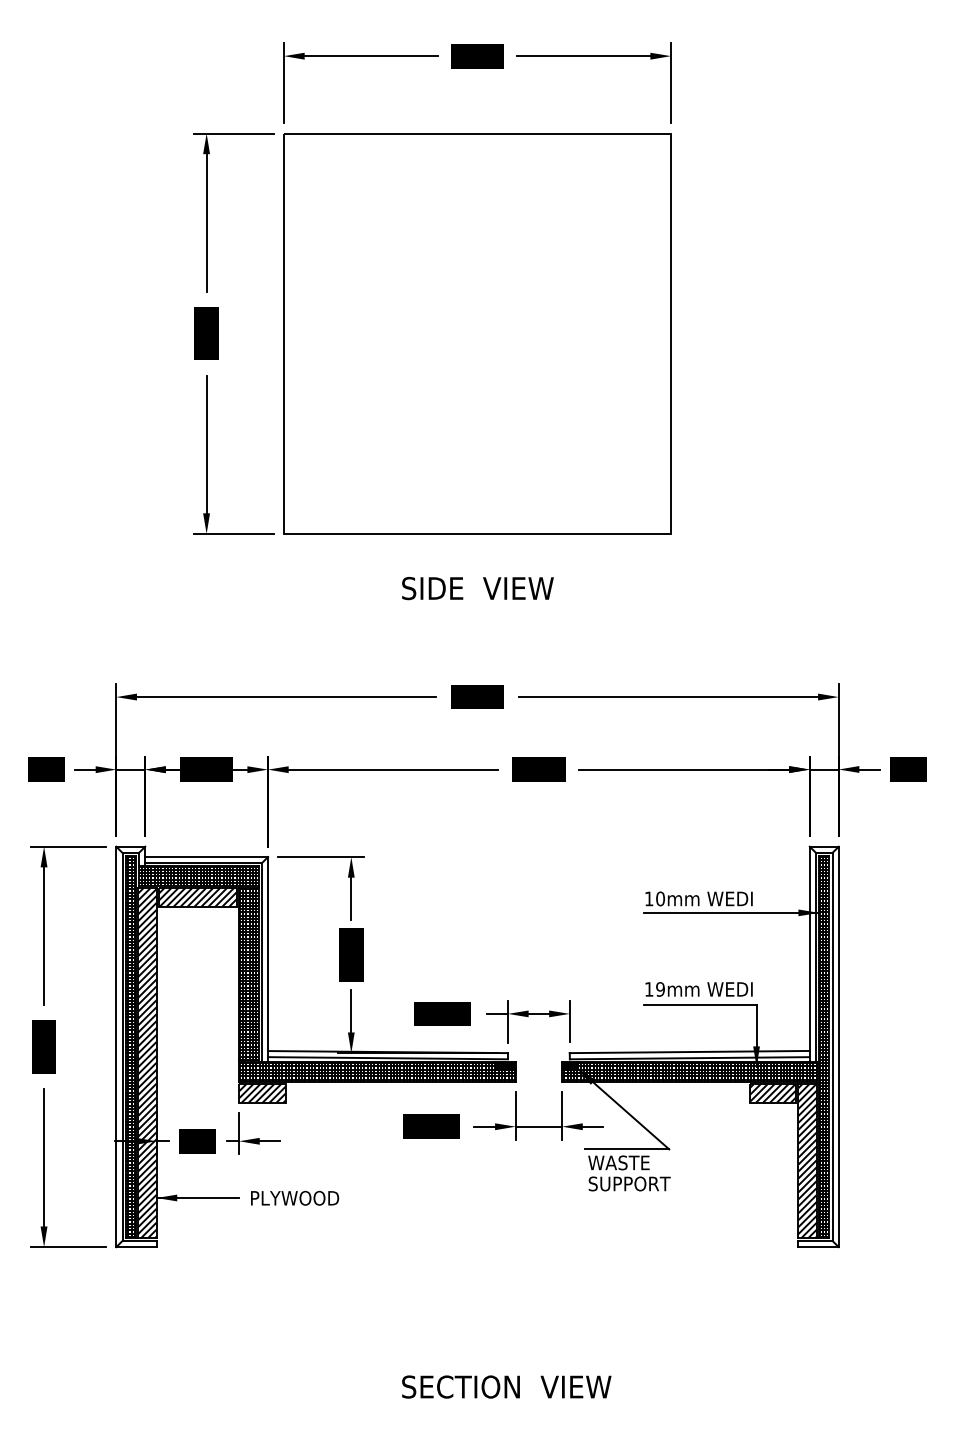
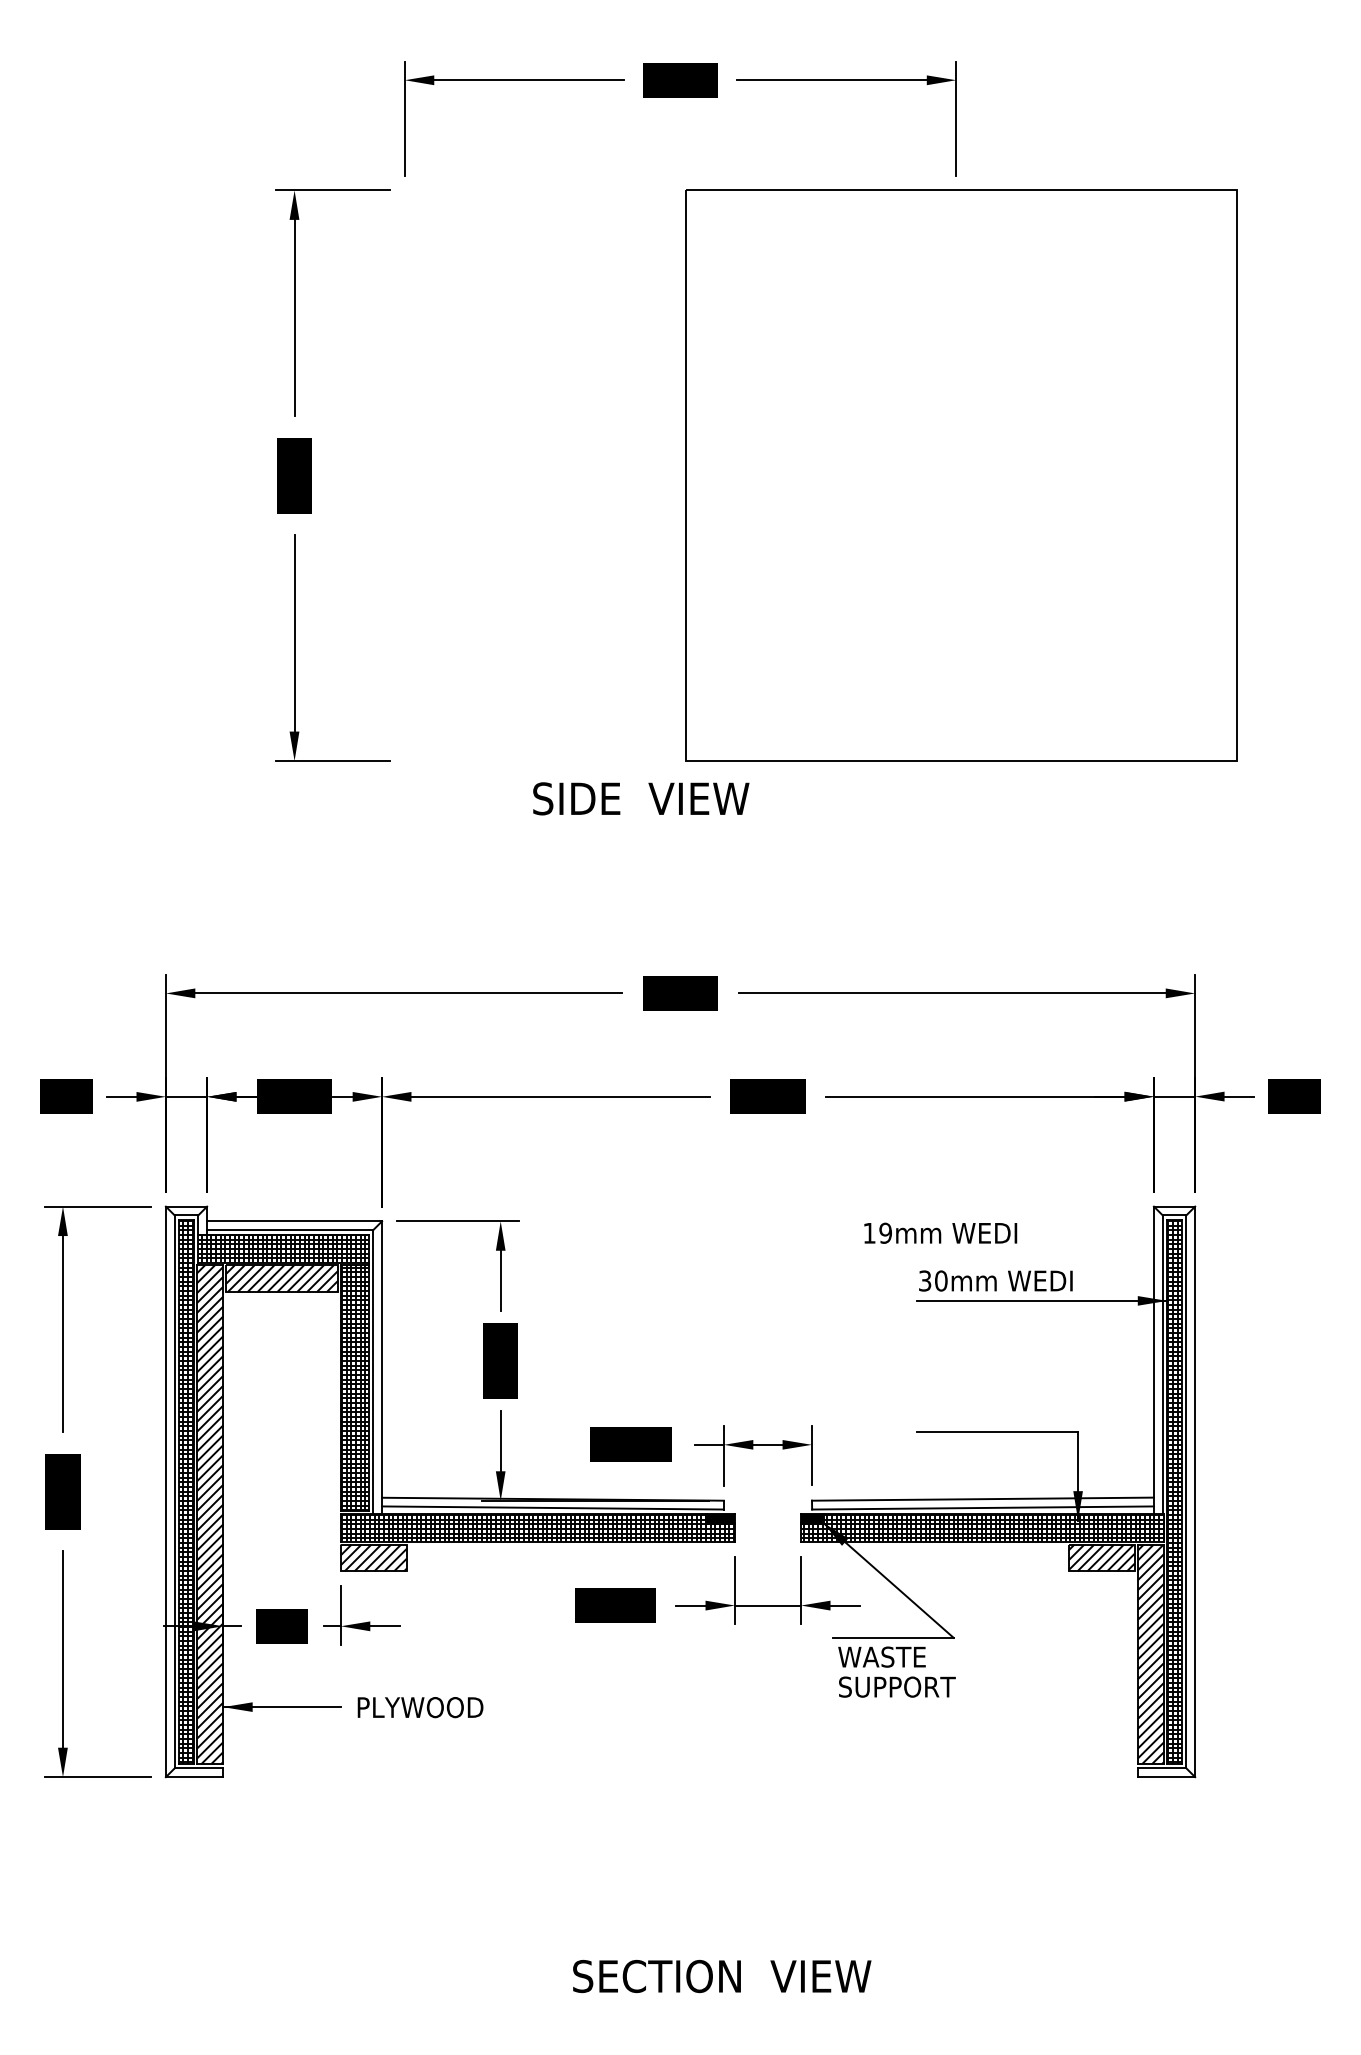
part: (477, 333) -> (961, 475), moved
text: (477, 588) -> (640, 798), moved
text: (649, 898) -> (925, 1280), 10mm -> 30mm
text: (698, 989) -> (939, 1233), moved

